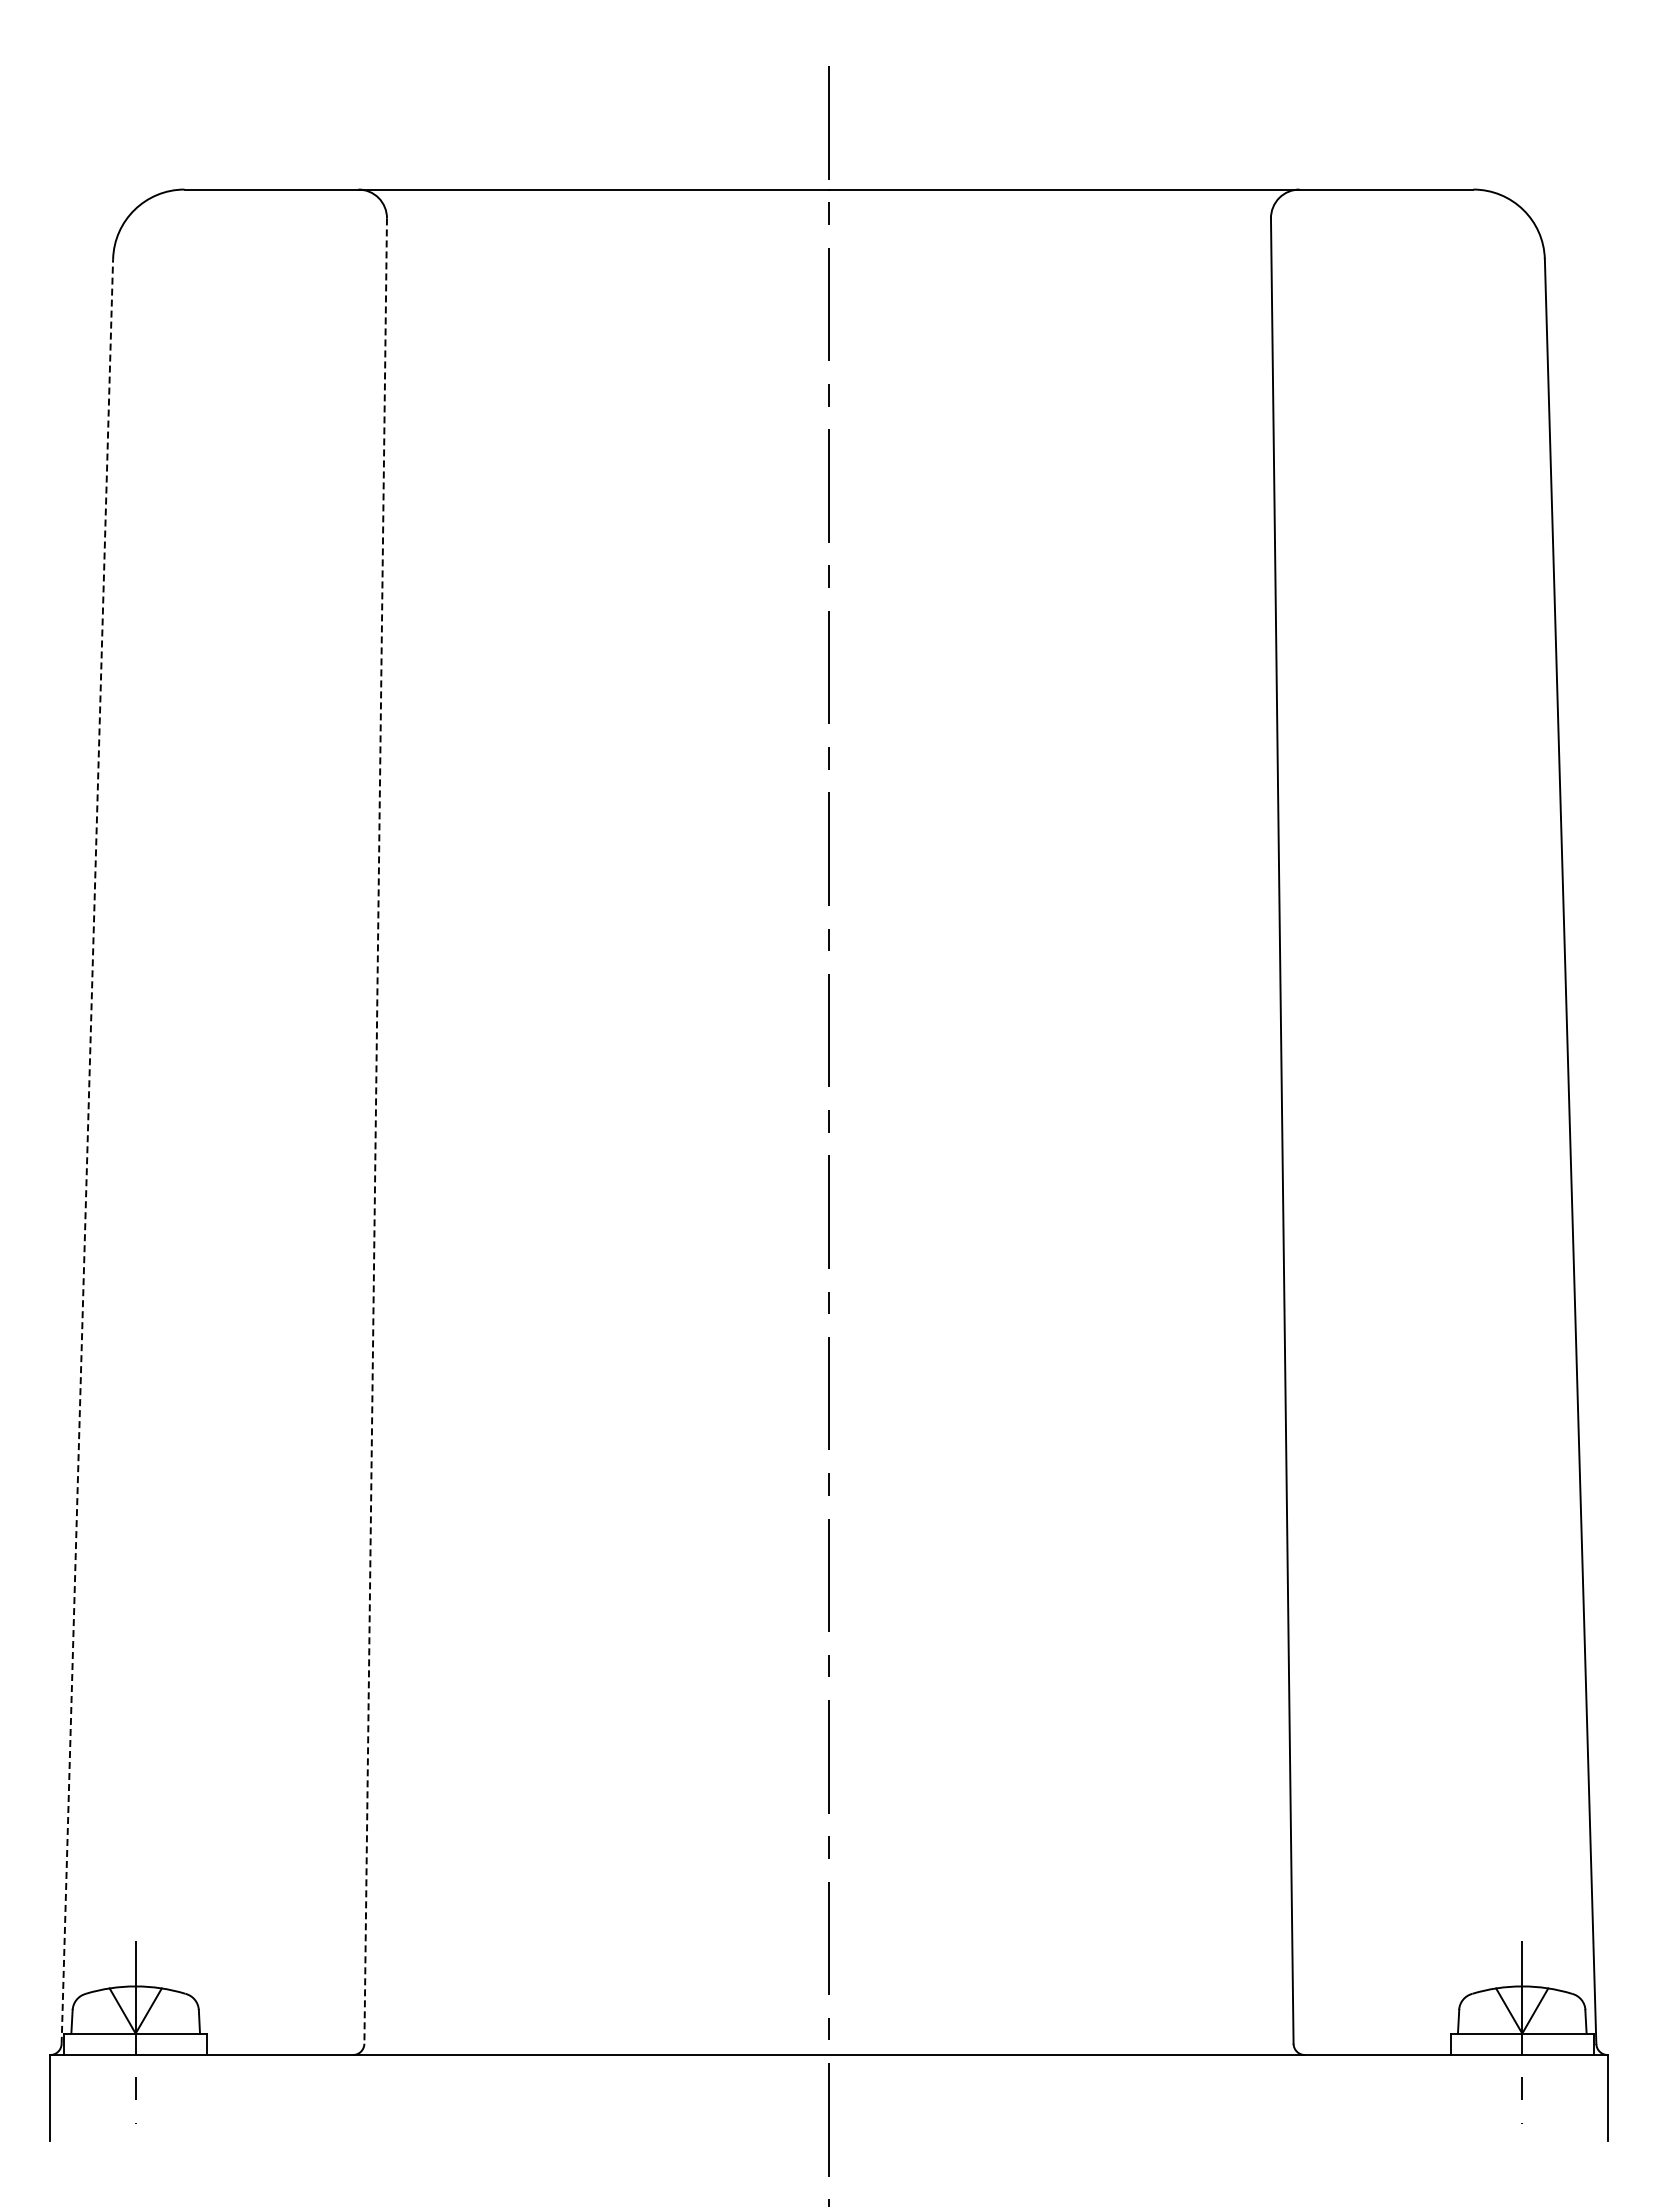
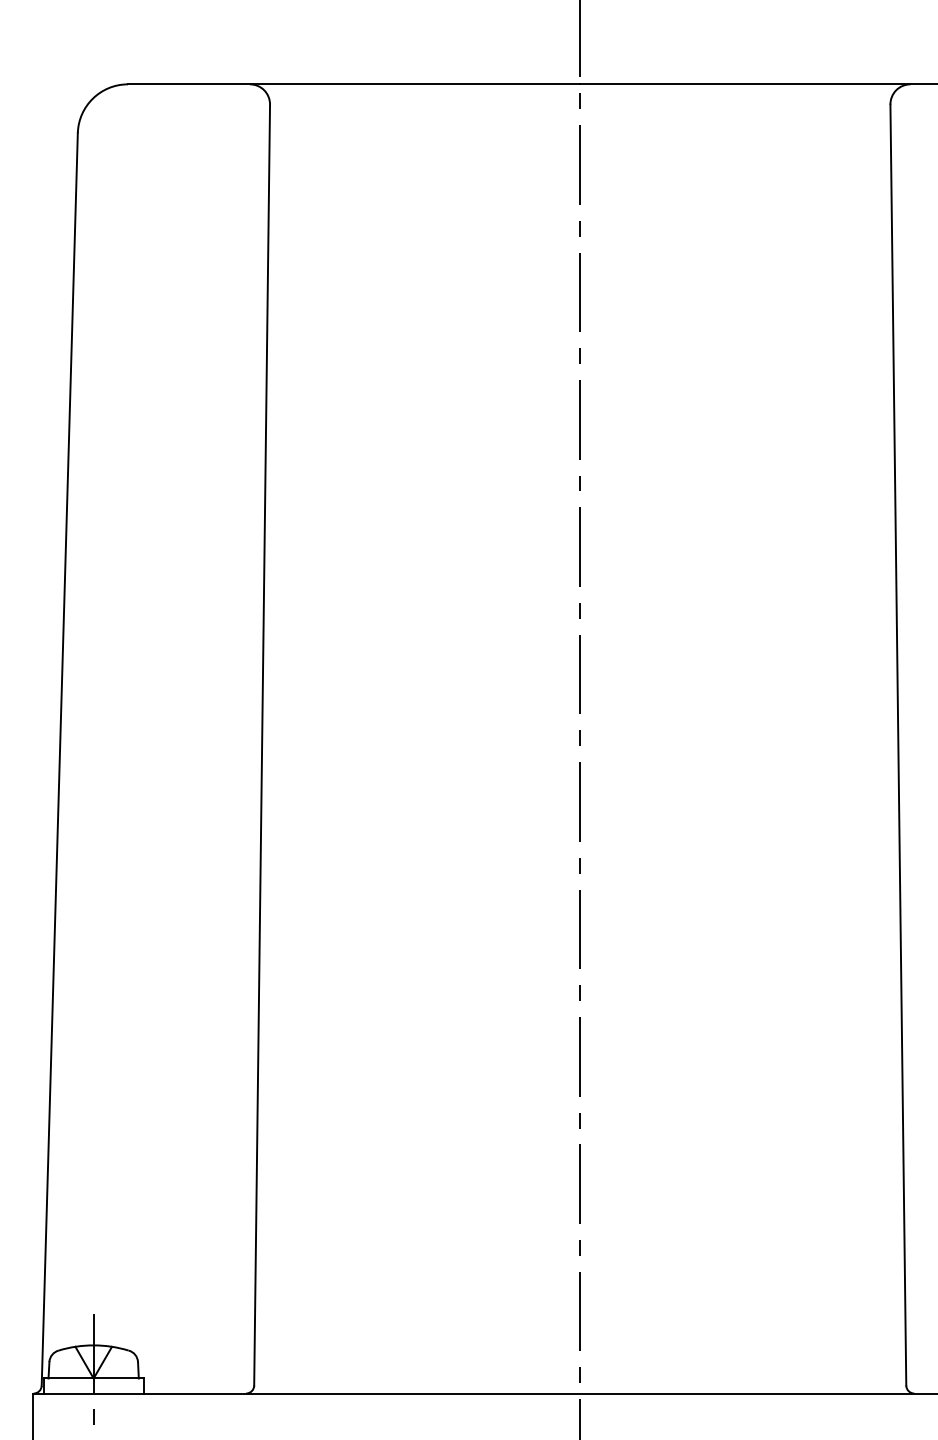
line: (375, 1131) -> (261, 745), dashed -> solid
line: (87, 1151) -> (59, 759), dashed -> solid

